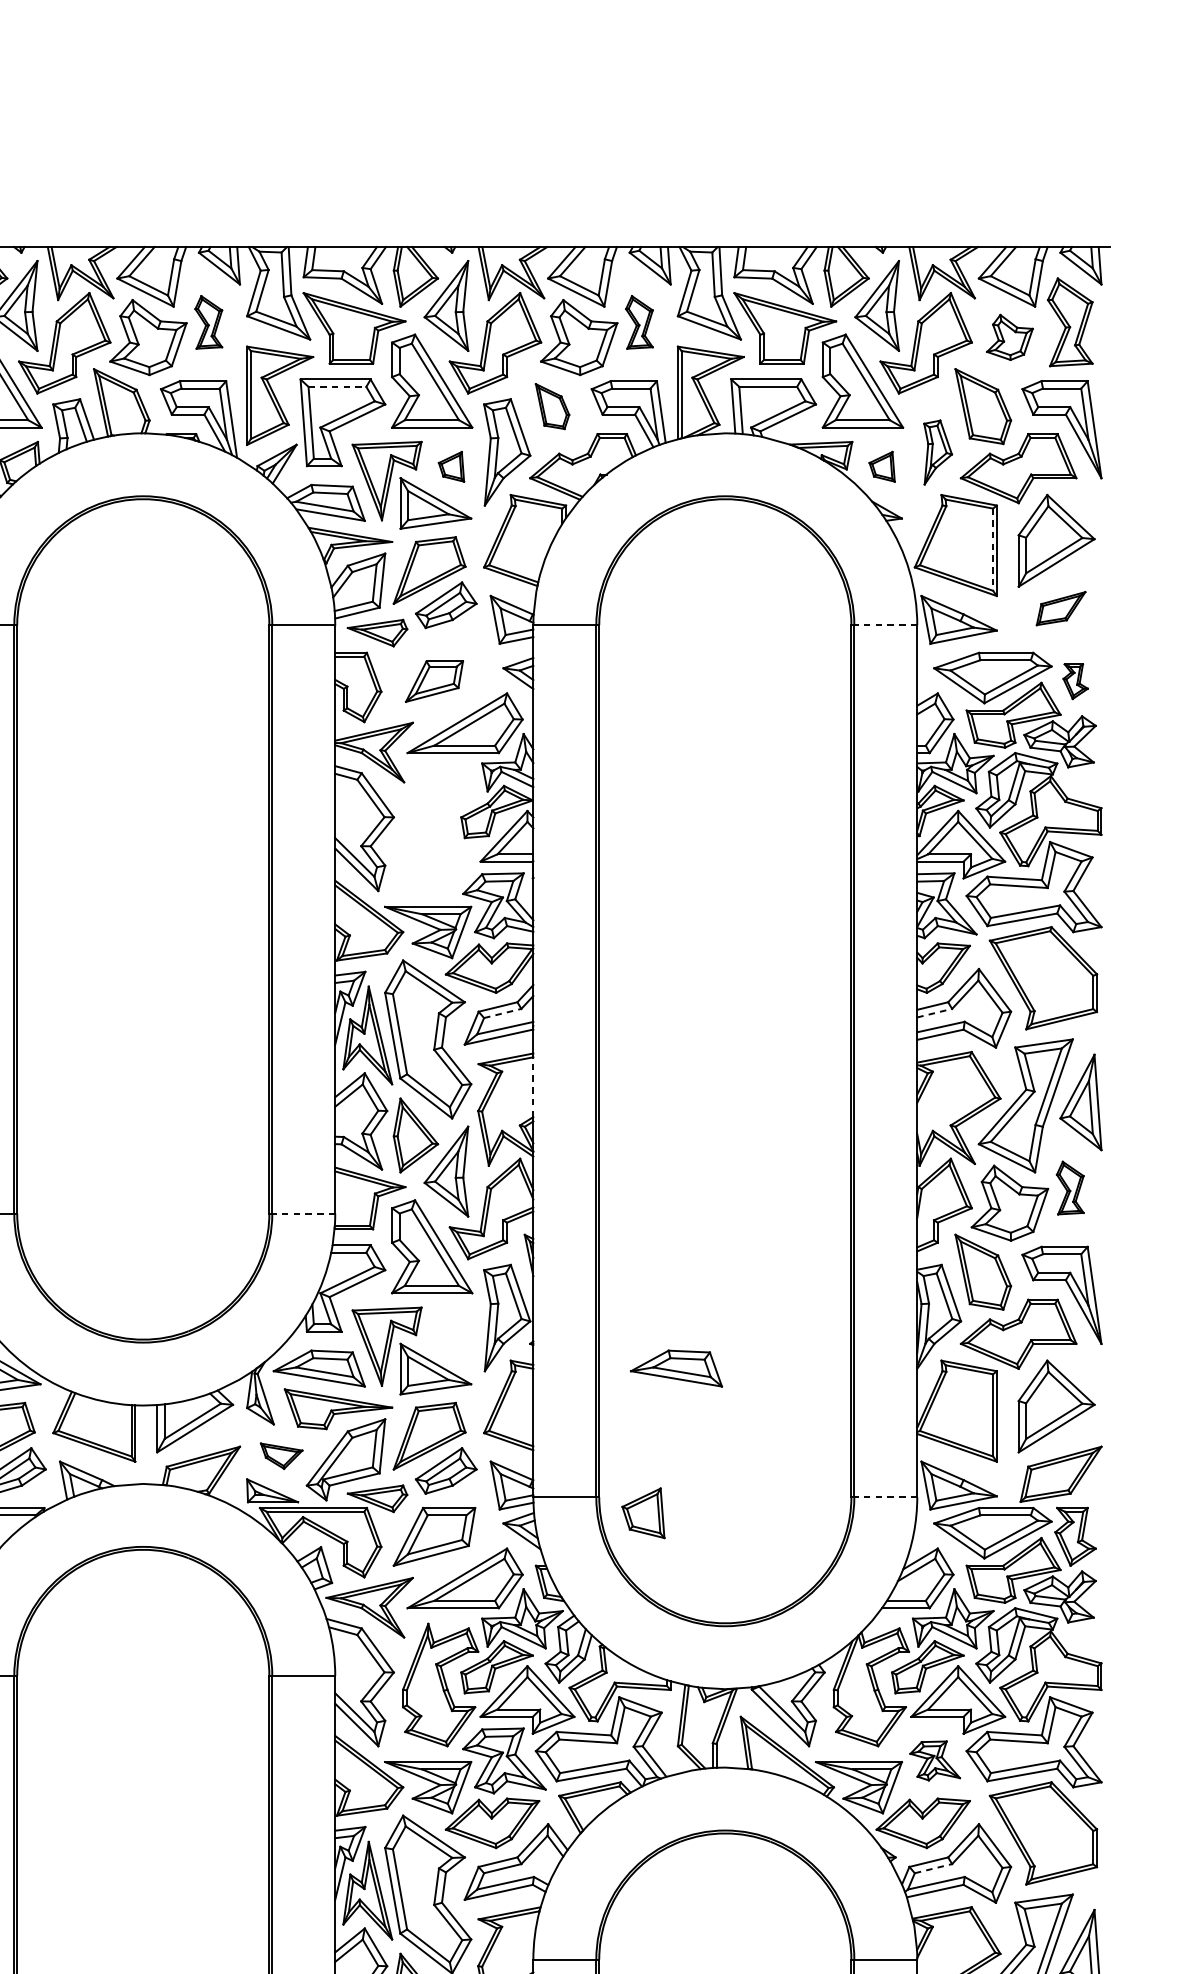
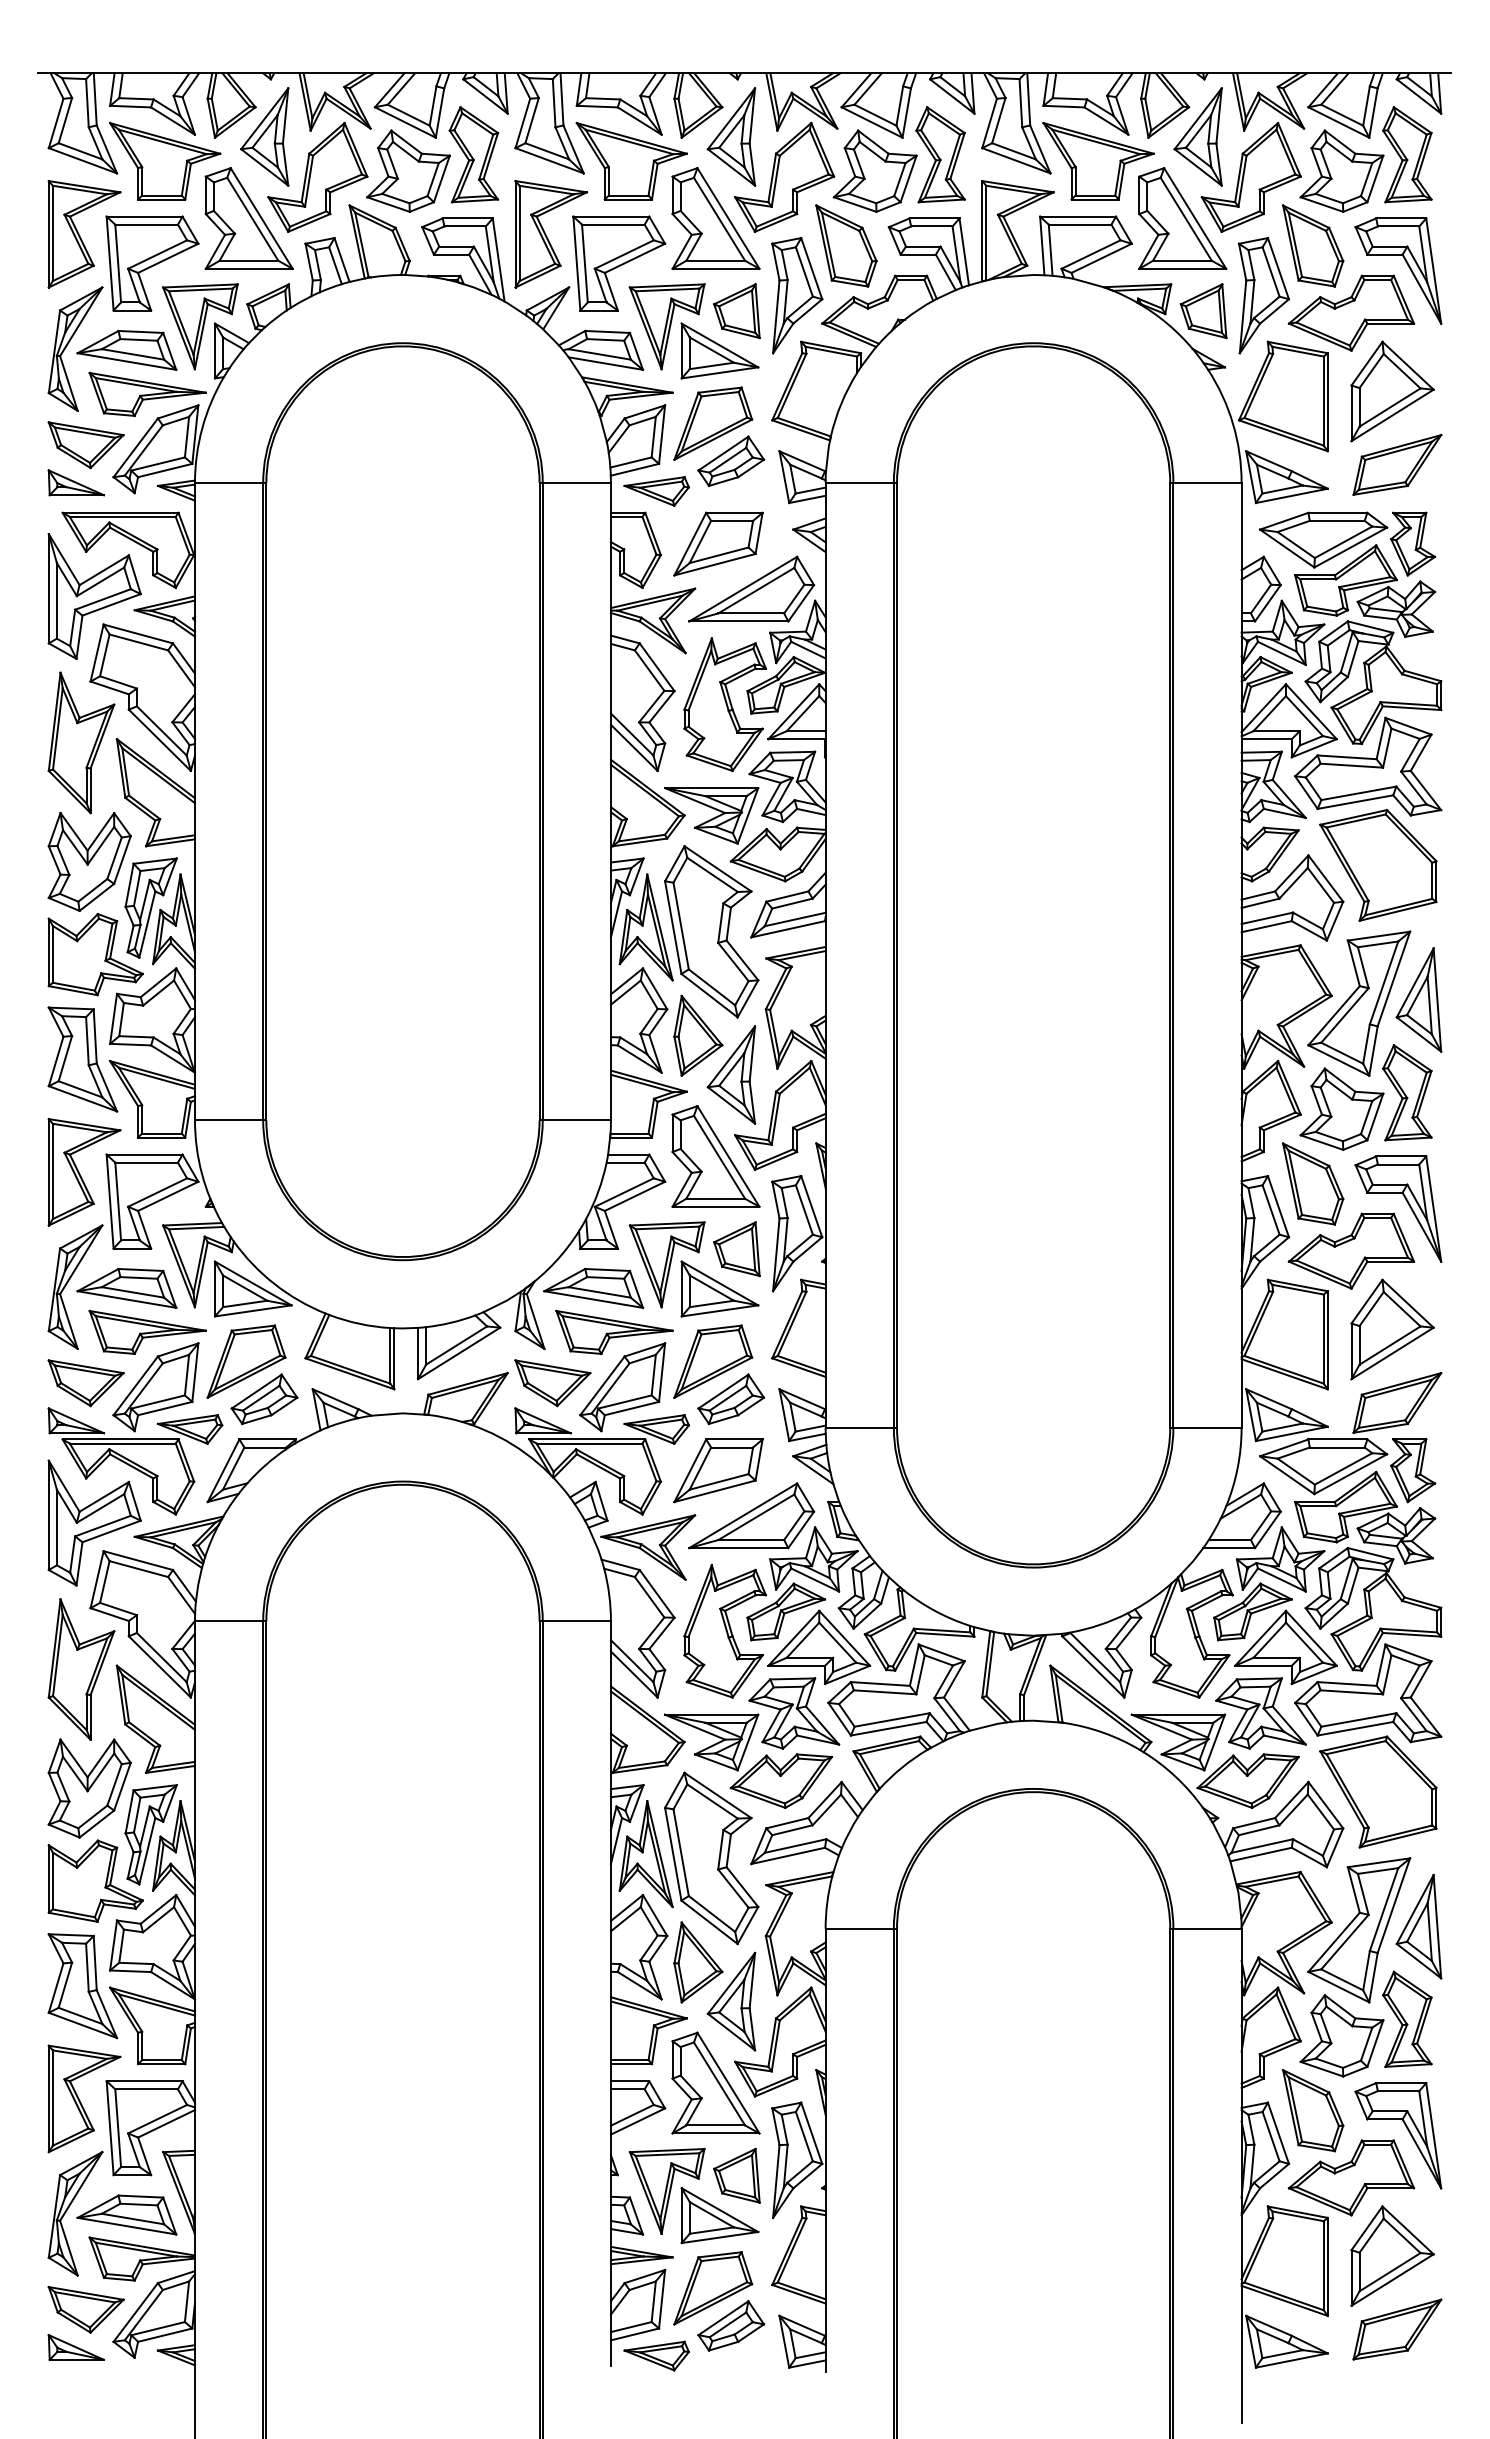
part: (208, 322) -> (473, 154), size x1.67
part: (639, 322) -> (940, 154), size x1.67
part: (1009, 336) -> (1341, 170), size x1.67
line: (337, 386) -> (613, 224), dashed -> solid
part: (552, 406) -> (846, 245), size x1.67
part: (938, 452) -> (1264, 295), size x1.67
part: (451, 467) -> (736, 311), size x1.67
part: (882, 467) -> (1203, 311), size x1.67
line: (992, 550) -> (1323, 401), dashed -> solid
part: (1061, 608) -> (1397, 464), size x1.67
line: (885, 624) -> (1207, 482), dashed -> solid
part: (434, 681) -> (718, 543), size x1.43
part: (1075, 681) -> (1413, 543), size x1.67
part: (440, 829) -> (724, 704), added
line: (502, 1013) -> (792, 903), dashed -> solid
line: (934, 1013) -> (1260, 903), dashed -> solid
line: (533, 1086) -> (825, 982), dashed -> solid
part: (1070, 1187) -> (1407, 1092), size x1.67
line: (303, 1213) -> (576, 1120), dashed -> solid
part: (676, 1367) -> (980, 1287), removed
part: (281, 1456) -> (552, 1383), size x1.67
line: (885, 1496) -> (1207, 1427), dashed -> solid
part: (643, 1513) -> (736, 1249), moved
part: (934, 1760) -> (1260, 1713), size x1.67
line: (933, 1868) -> (1259, 1830), dashed -> solid

